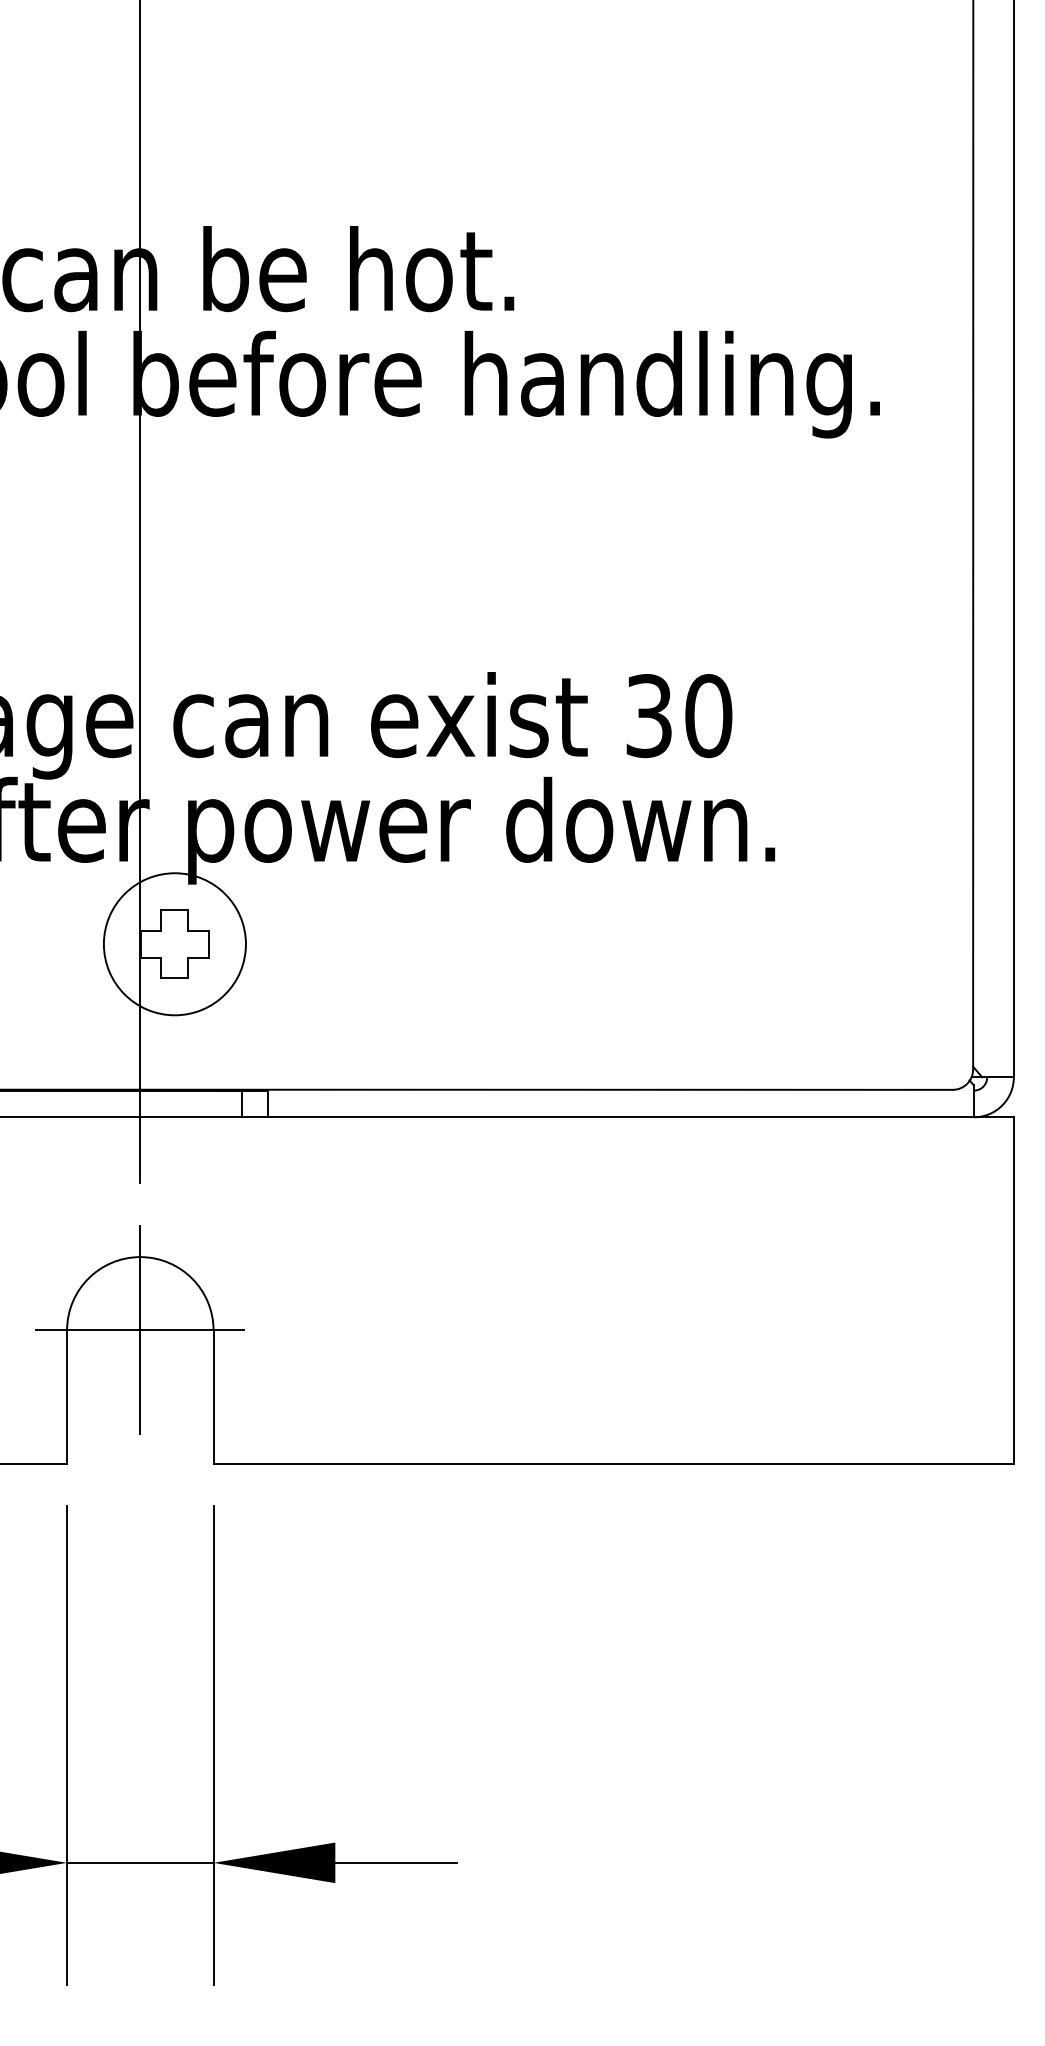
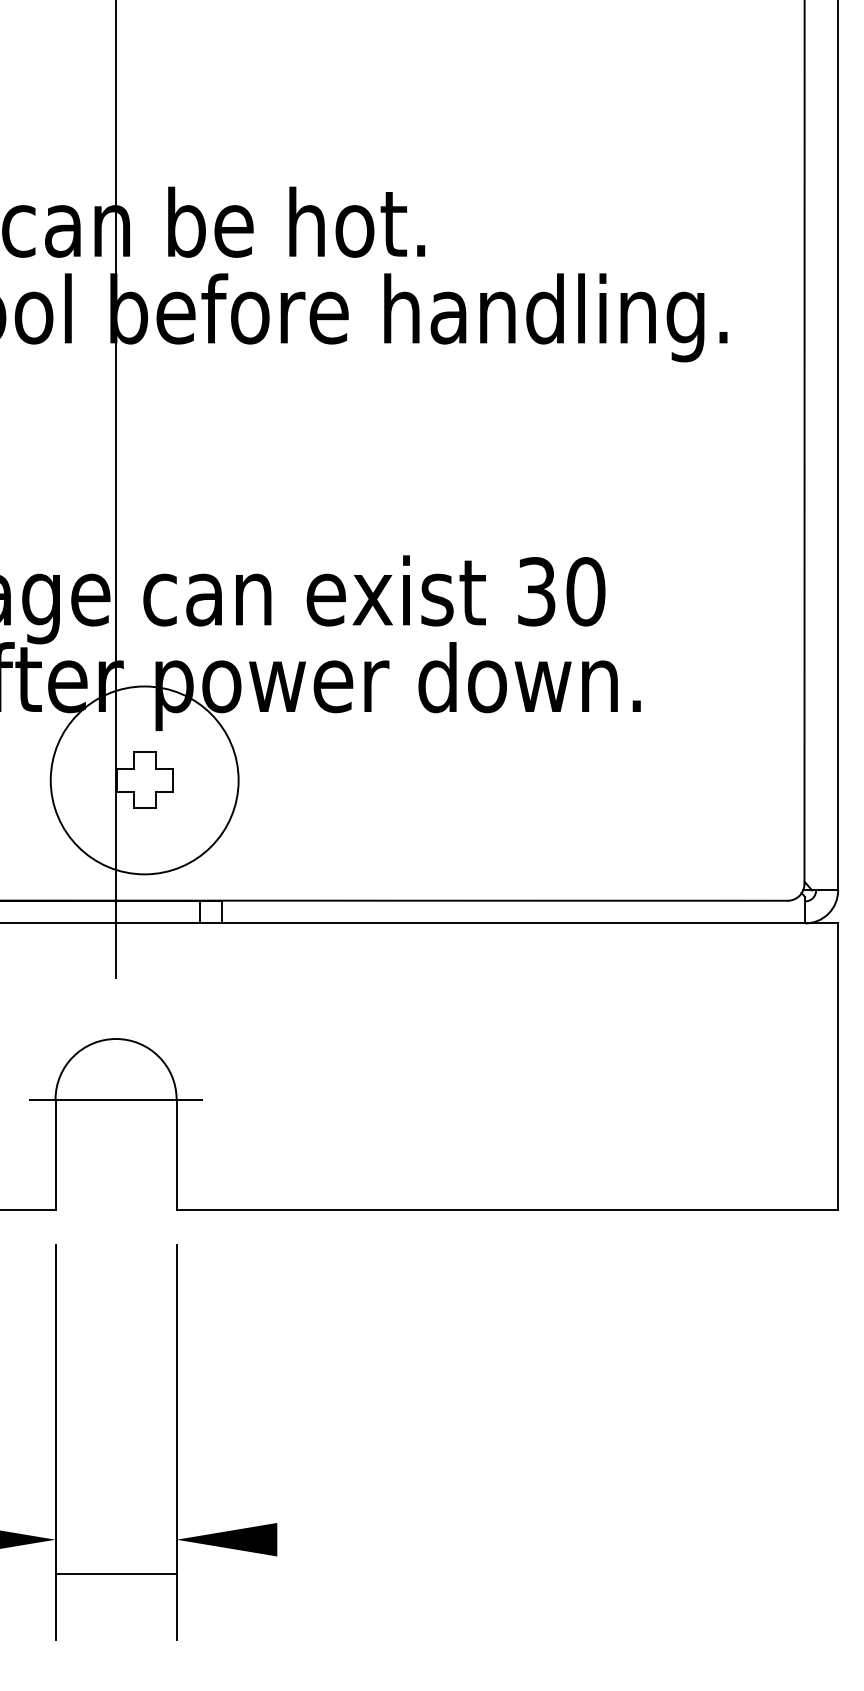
circle: (174, 944) -> (144, 780), size x1.6
line: (140, 1330) -> (116, 1099), removed
line: (140, 1862) -> (116, 1574), moved
line: (396, 1862) -> (327, 1539), removed

